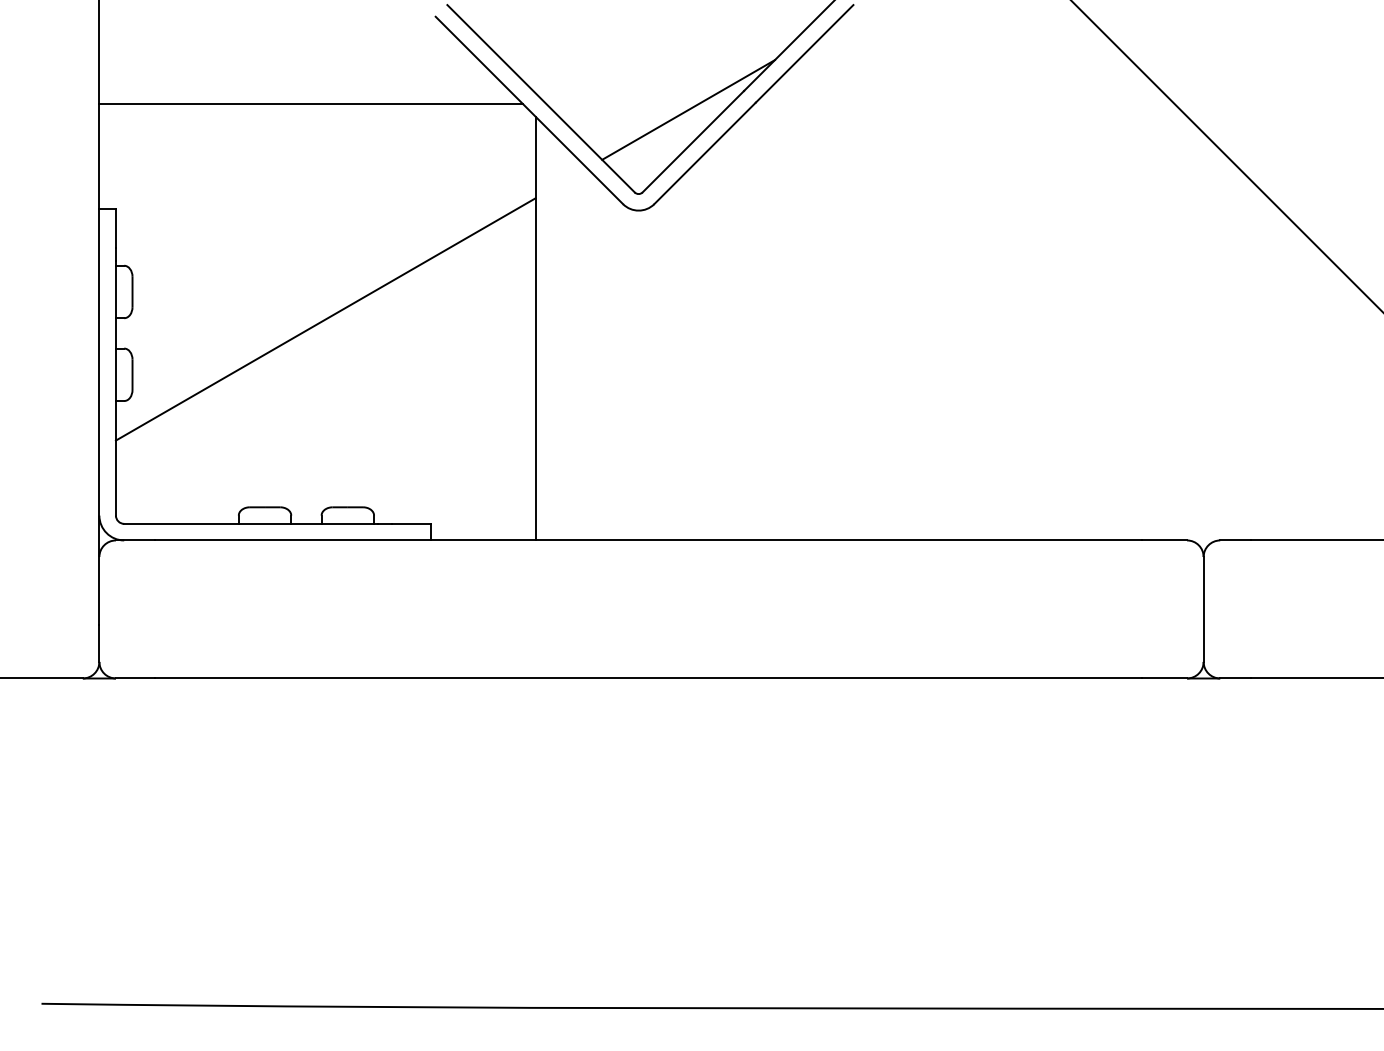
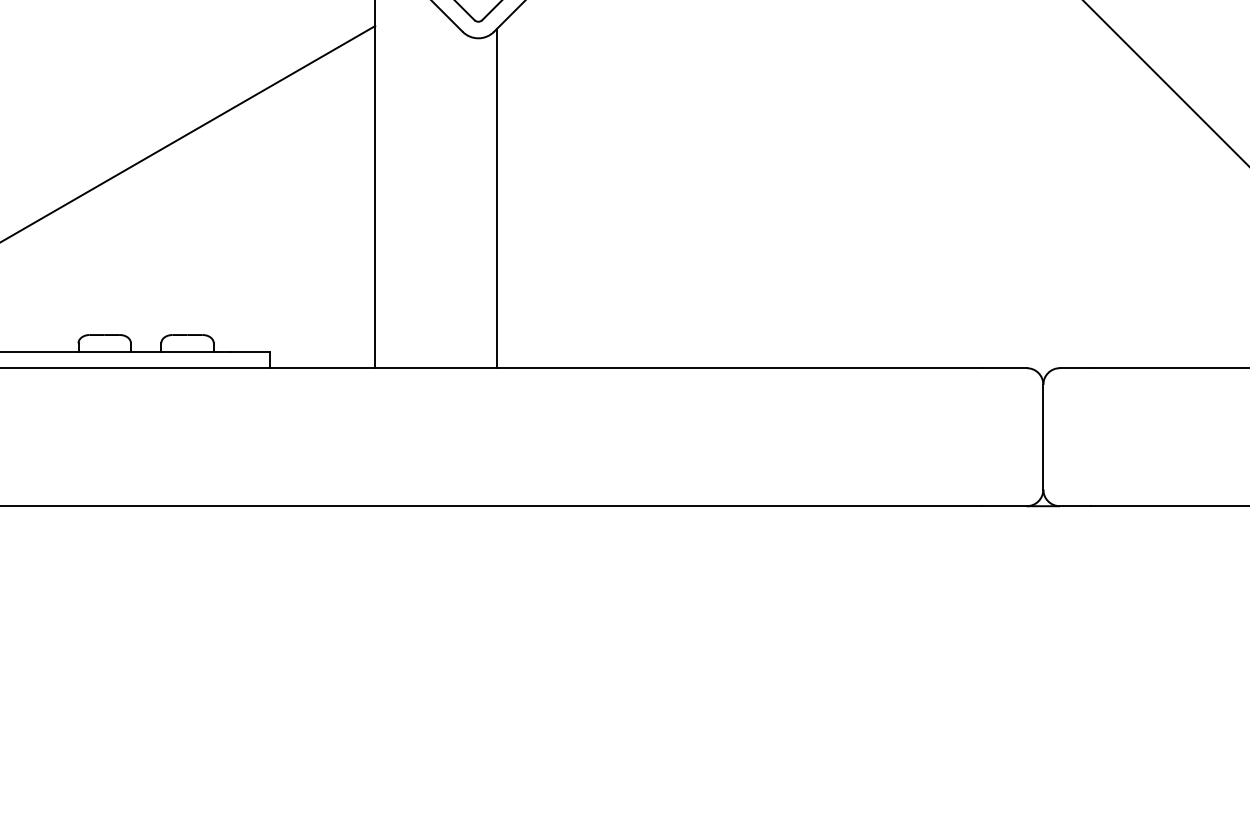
line: (657, 370) -> (497, 198), added

